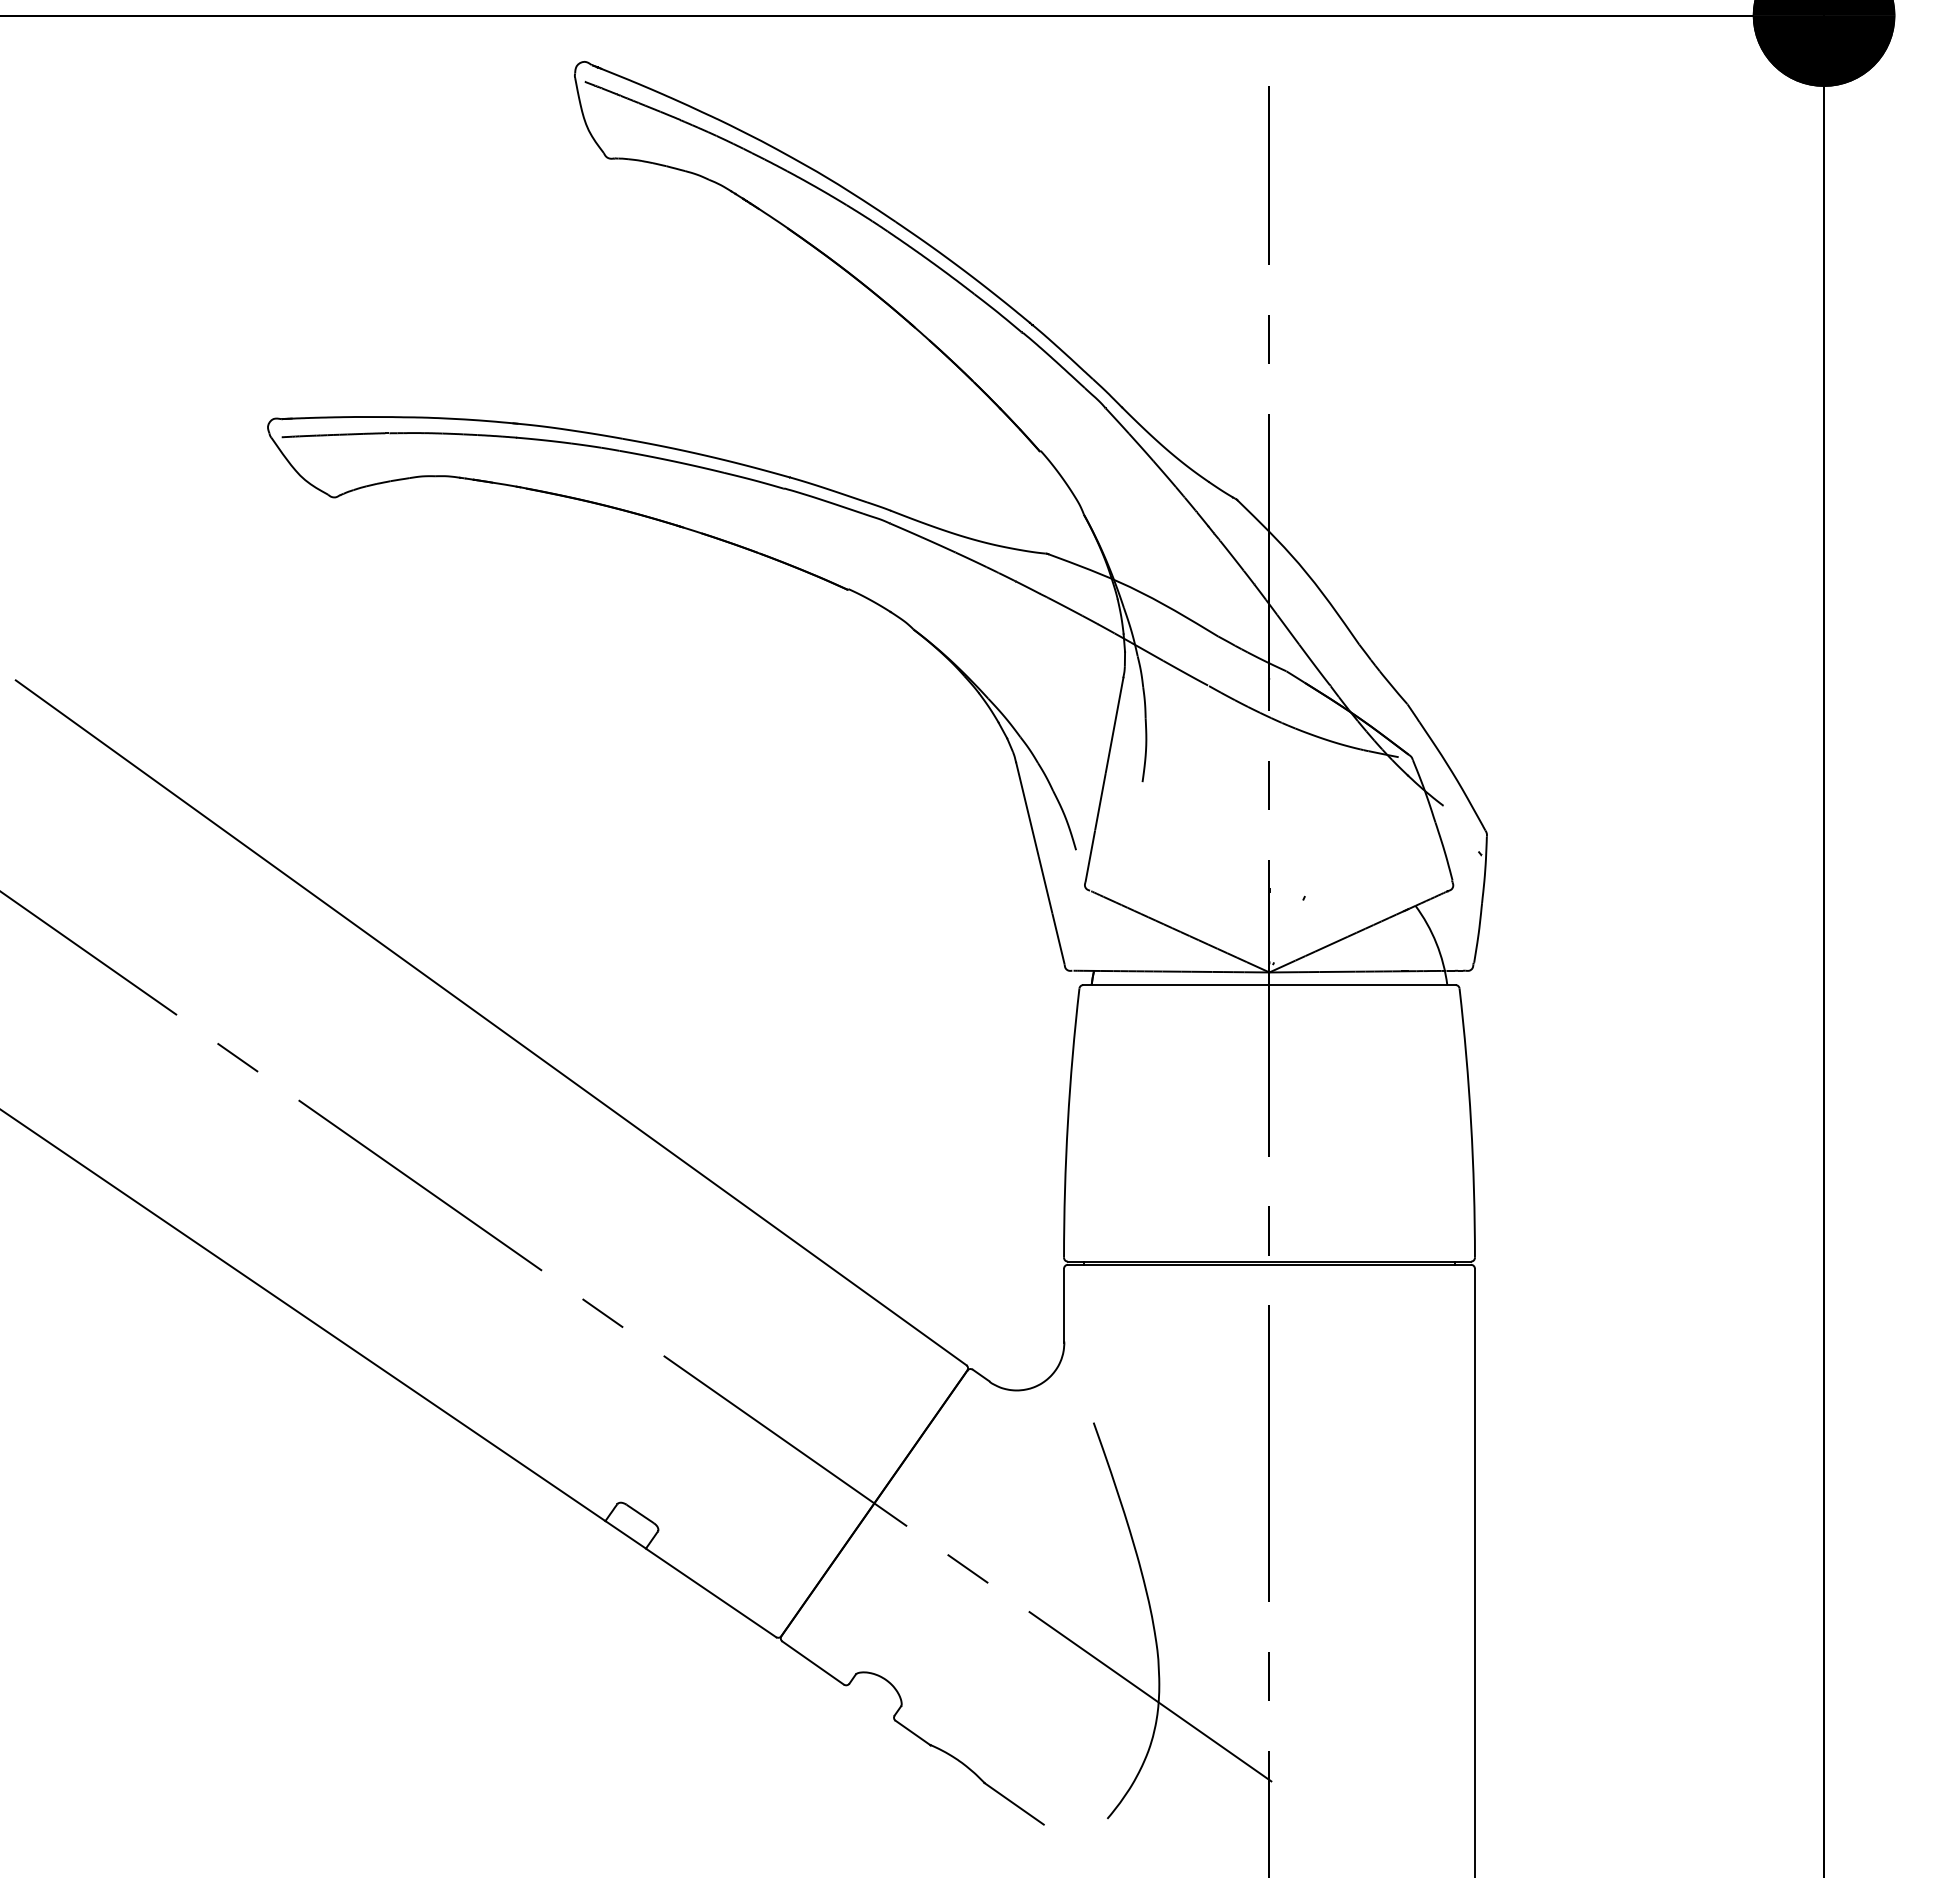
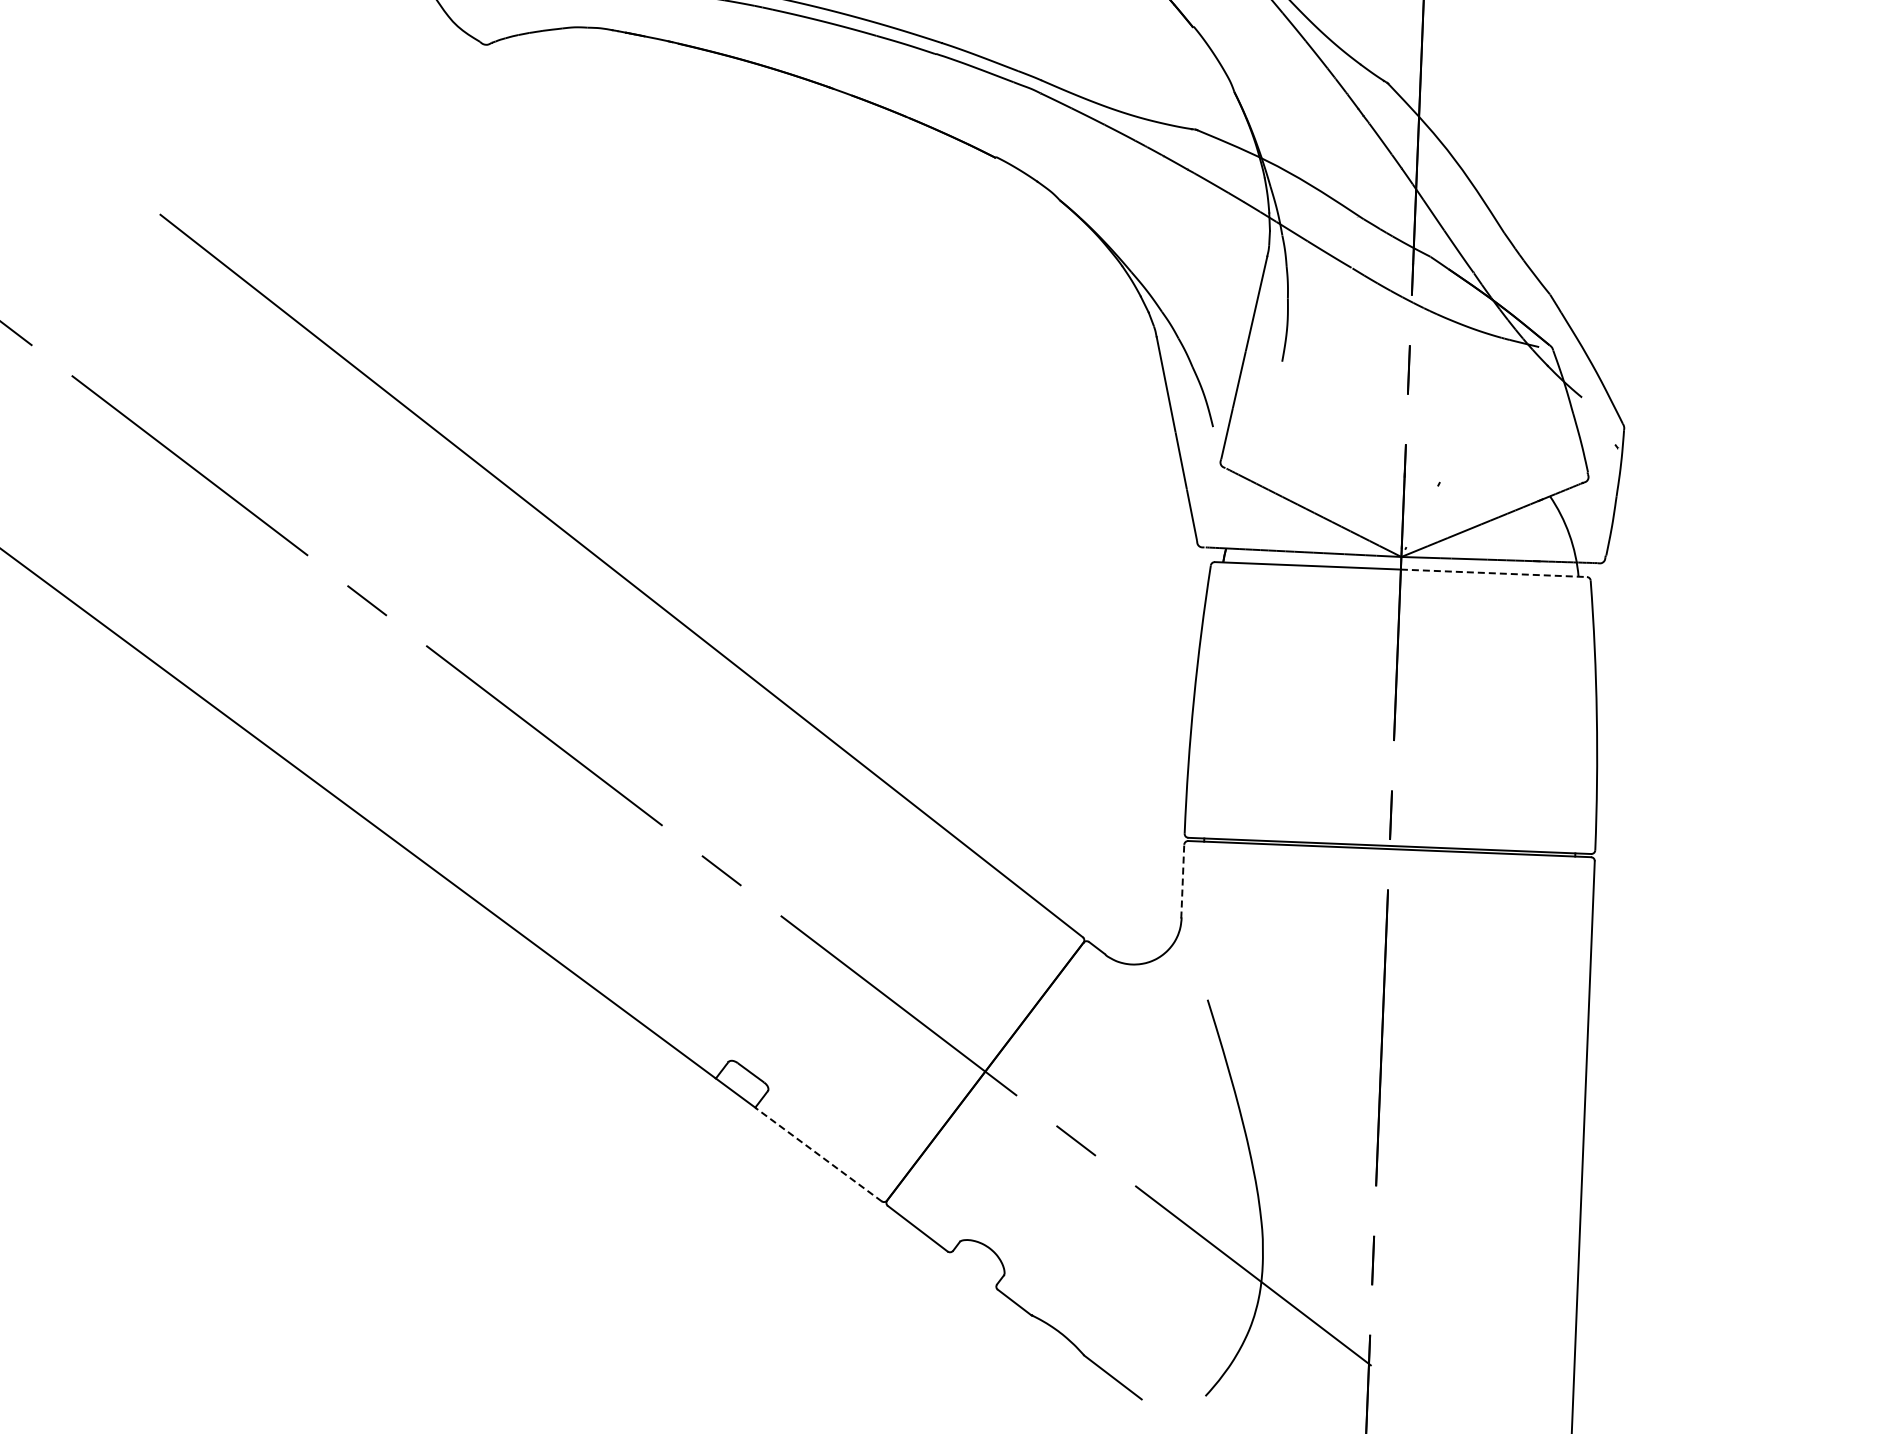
line: (1363, 985) -> (1494, 573), solid -> dashed
line: (1064, 1305) -> (1183, 881), solid -> dashed
line: (711, 1593) -> (818, 1155), solid -> dashed

